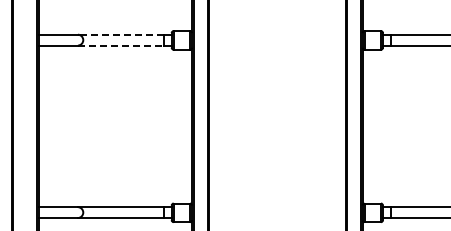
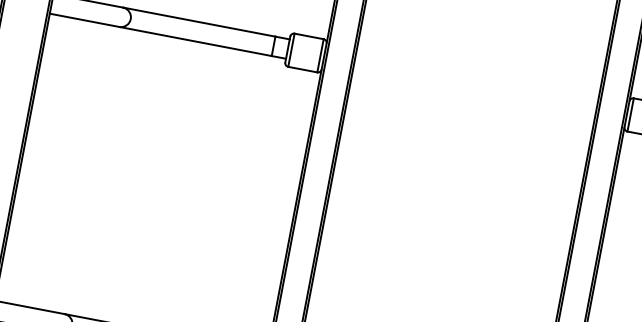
line: (120, 34) -> (198, 21), dashed -> solid
line: (120, 45) -> (195, 41), dashed -> solid

